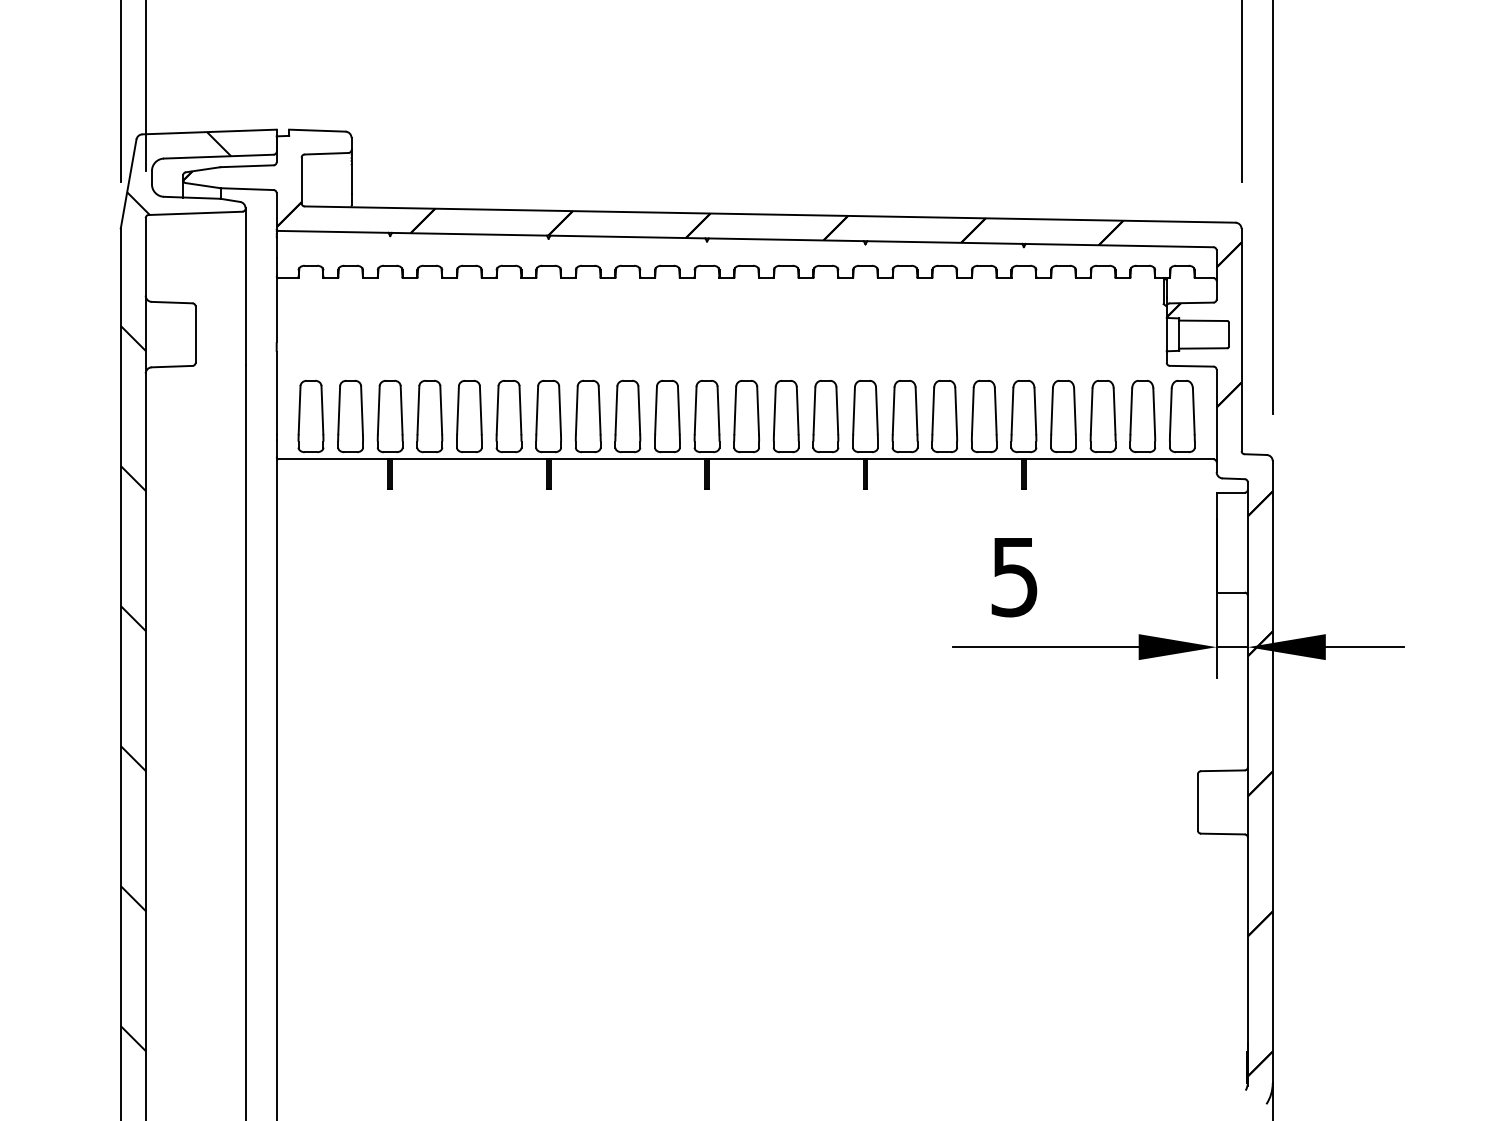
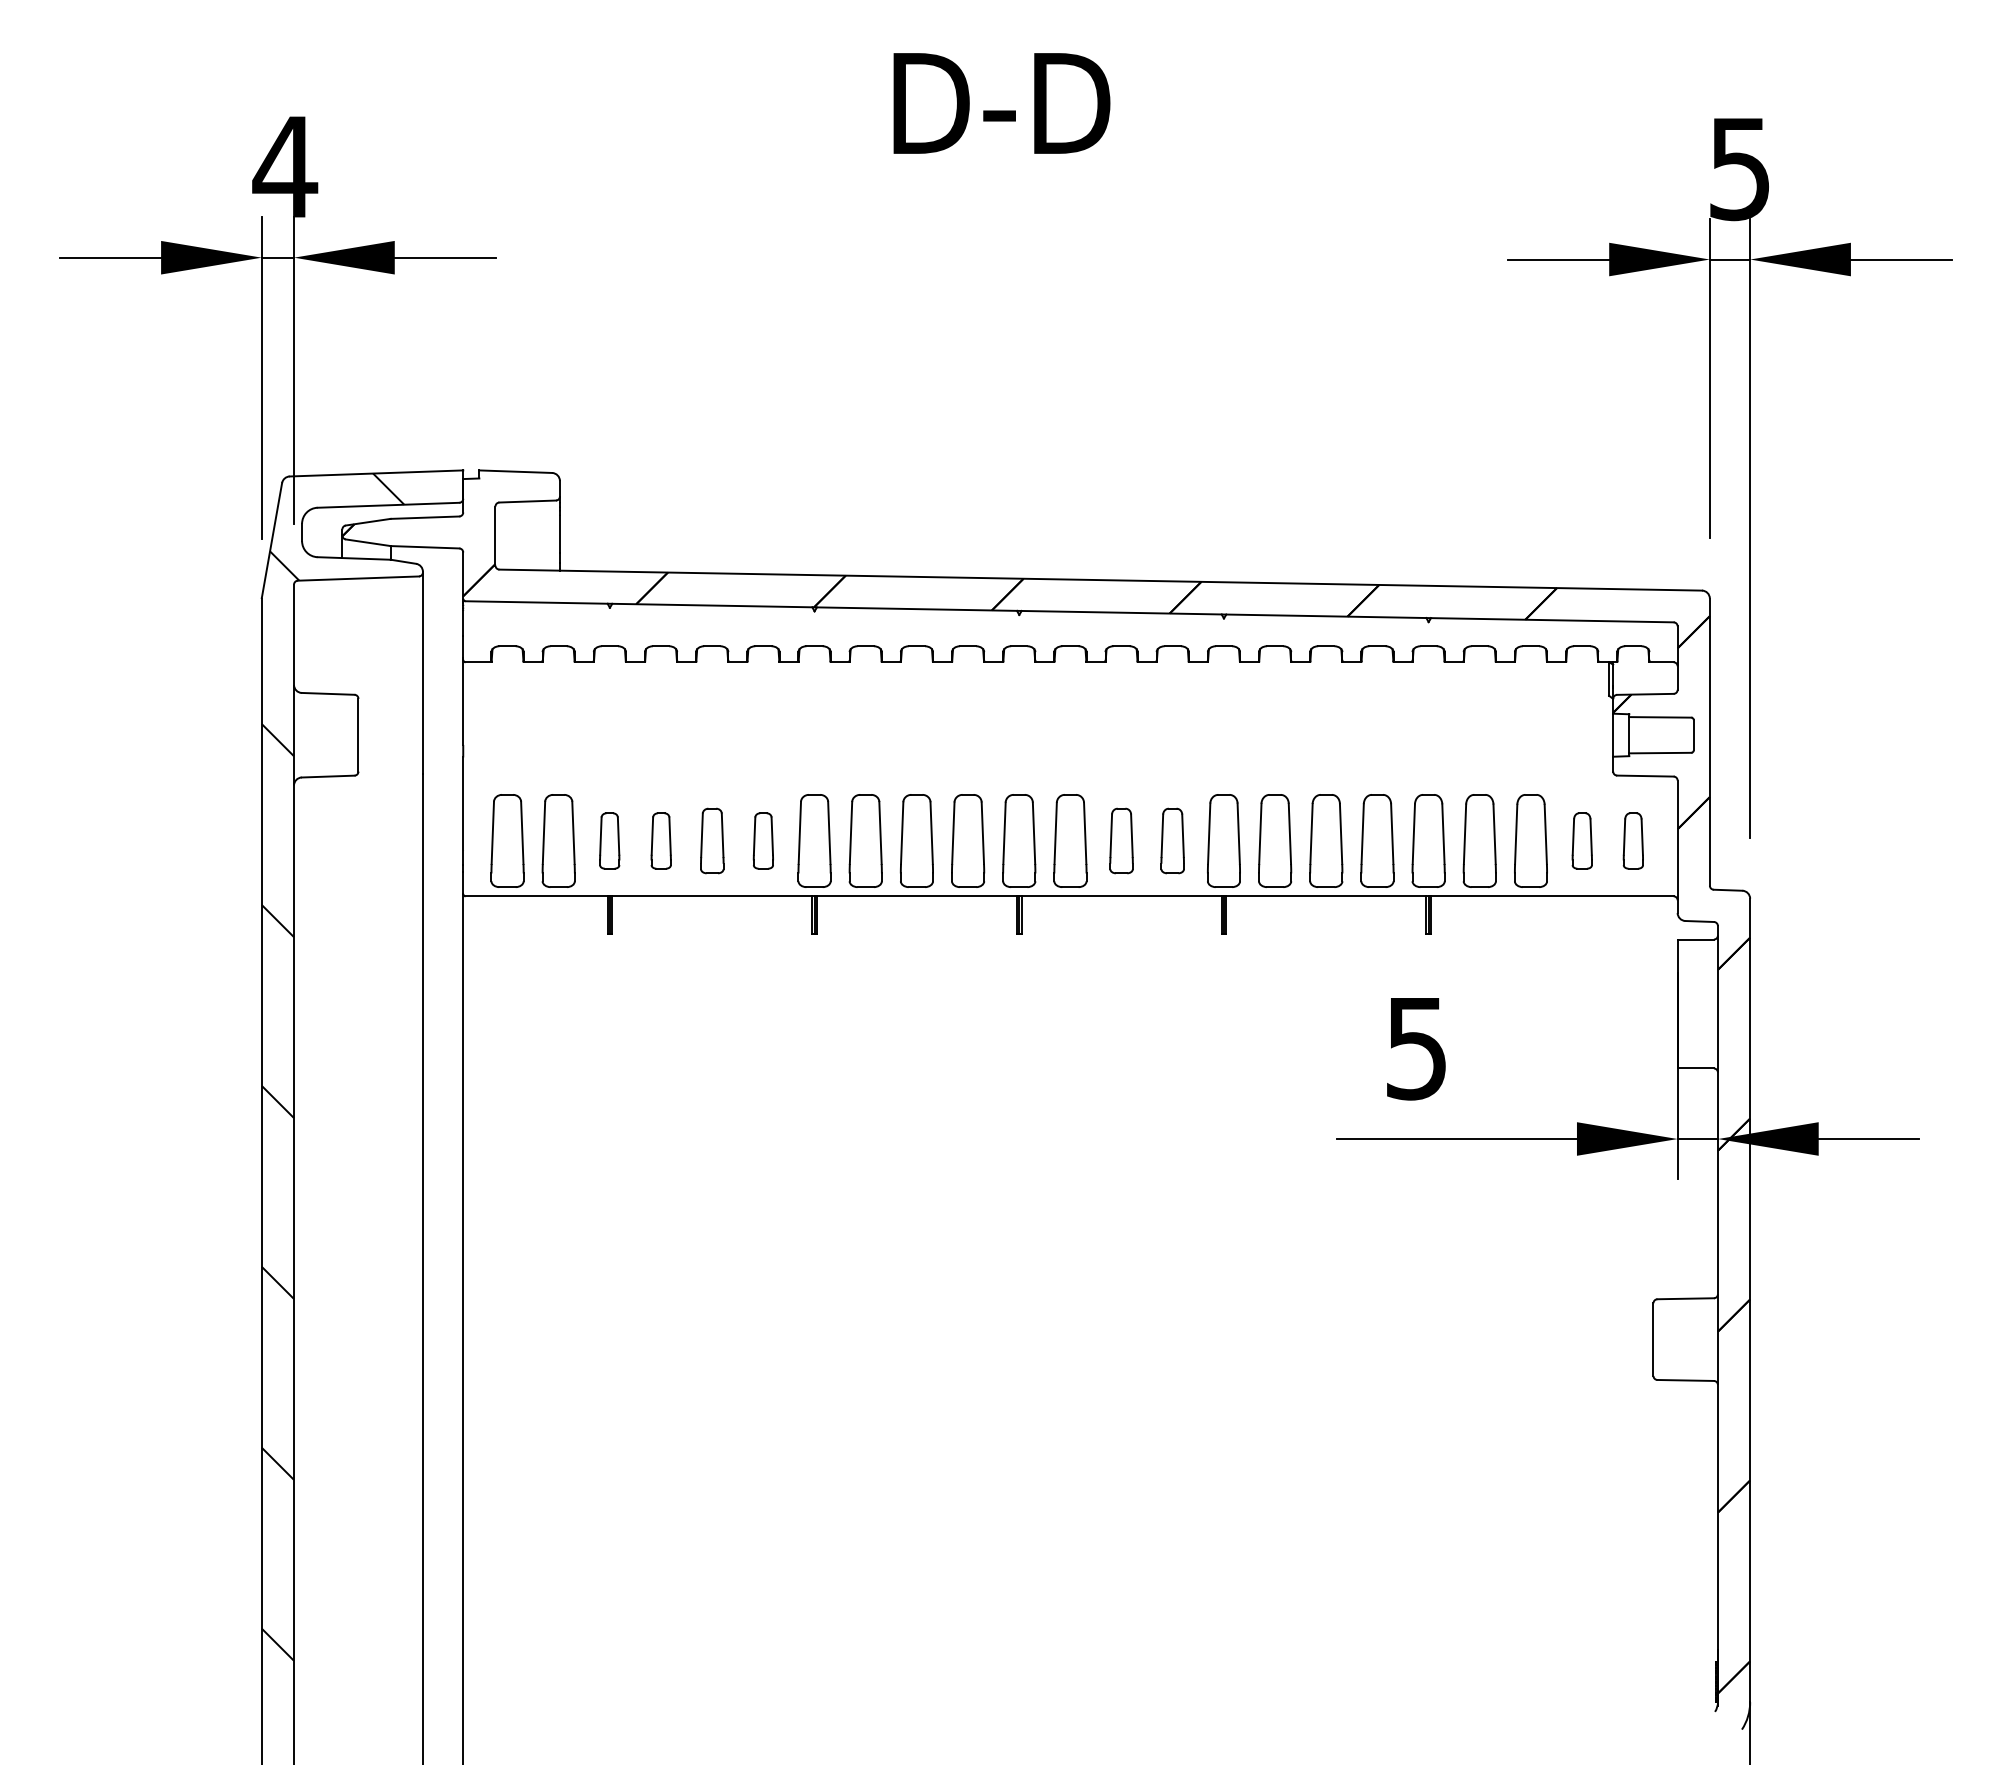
part: (389, 416) -> (609, 840), size x0.6
part: (430, 416) -> (661, 840), size x0.6
part: (469, 416) -> (712, 840), size x0.7
part: (509, 416) -> (763, 840), size x0.6
part: (786, 416) -> (1121, 840), size x0.7
part: (825, 416) -> (1172, 840), size x0.7
part: (1143, 416) -> (1582, 840), size x0.6
part: (1182, 416) -> (1633, 840), size x0.6

